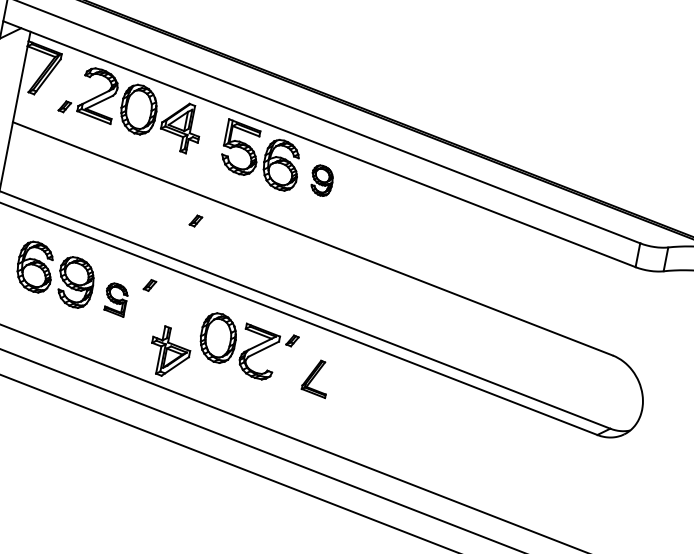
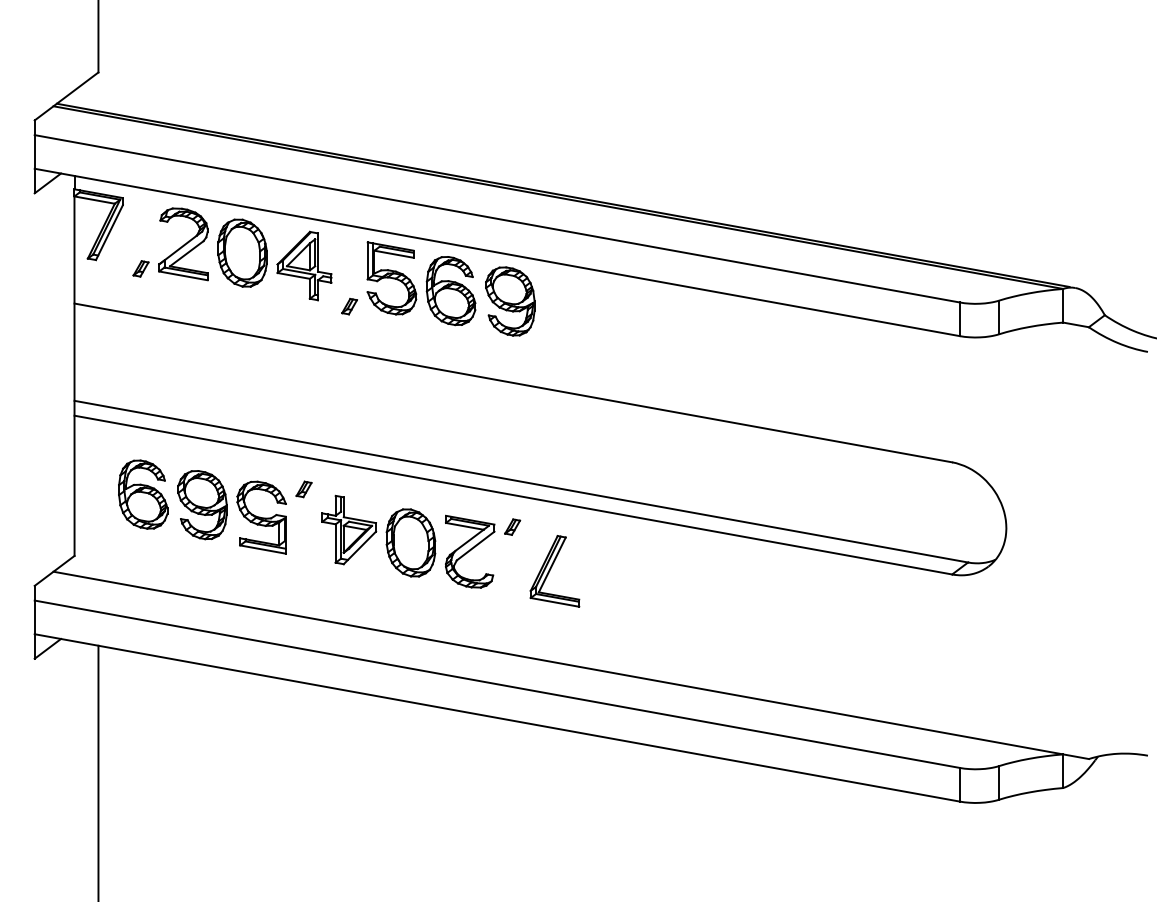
part: (322, 180) -> (510, 301), size x1.67
part: (195, 220) -> (349, 306), moved
part: (115, 299) -> (261, 517), size x1.67
part: (170, 352) -> (349, 529), moved
part: (316, 378) -> (554, 571), size x1.43

